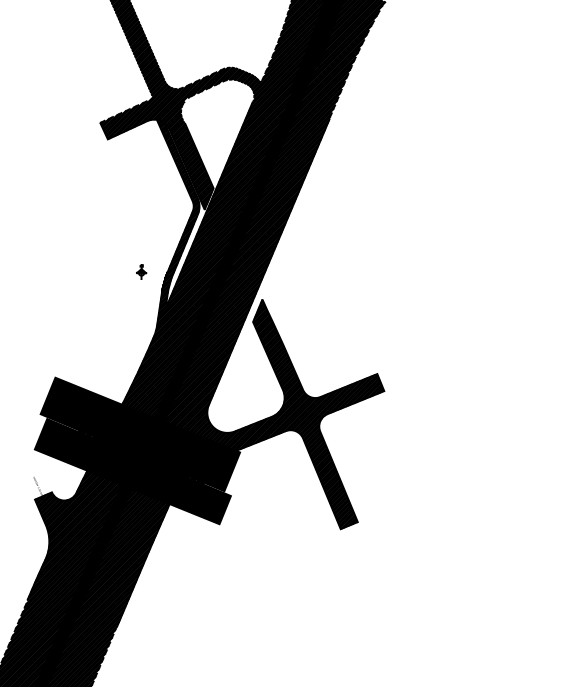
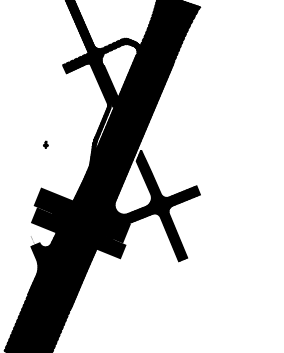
part: (140, 270) -> (45, 144), moved

